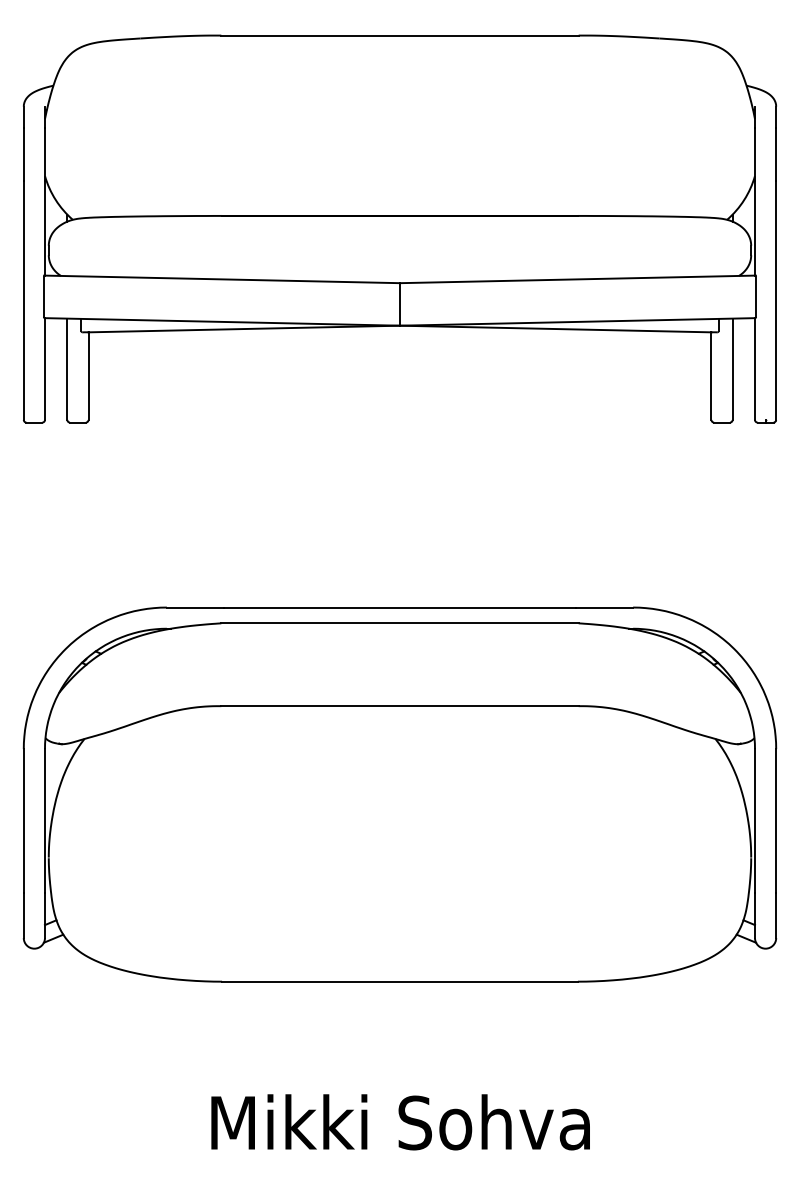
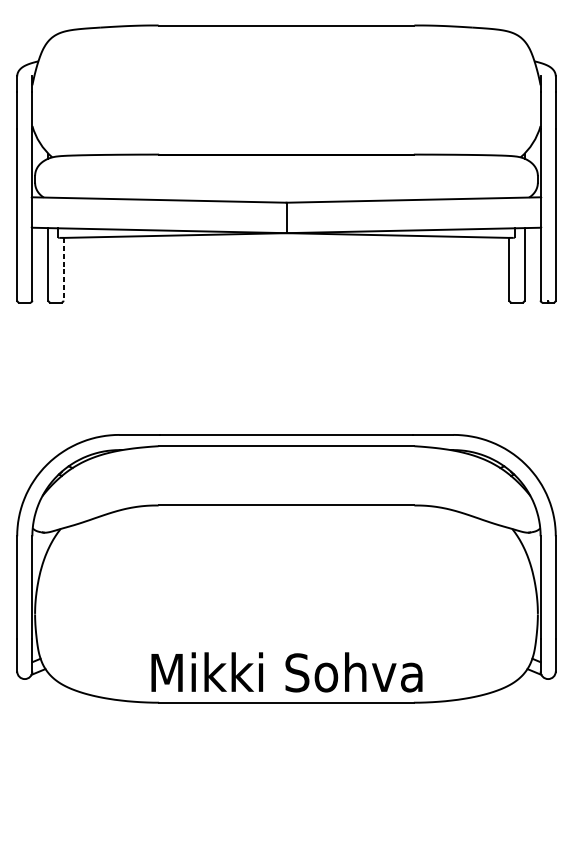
line: (88, 376) -> (63, 269), solid -> dashed
text: (400, 1122) -> (286, 672), moved

